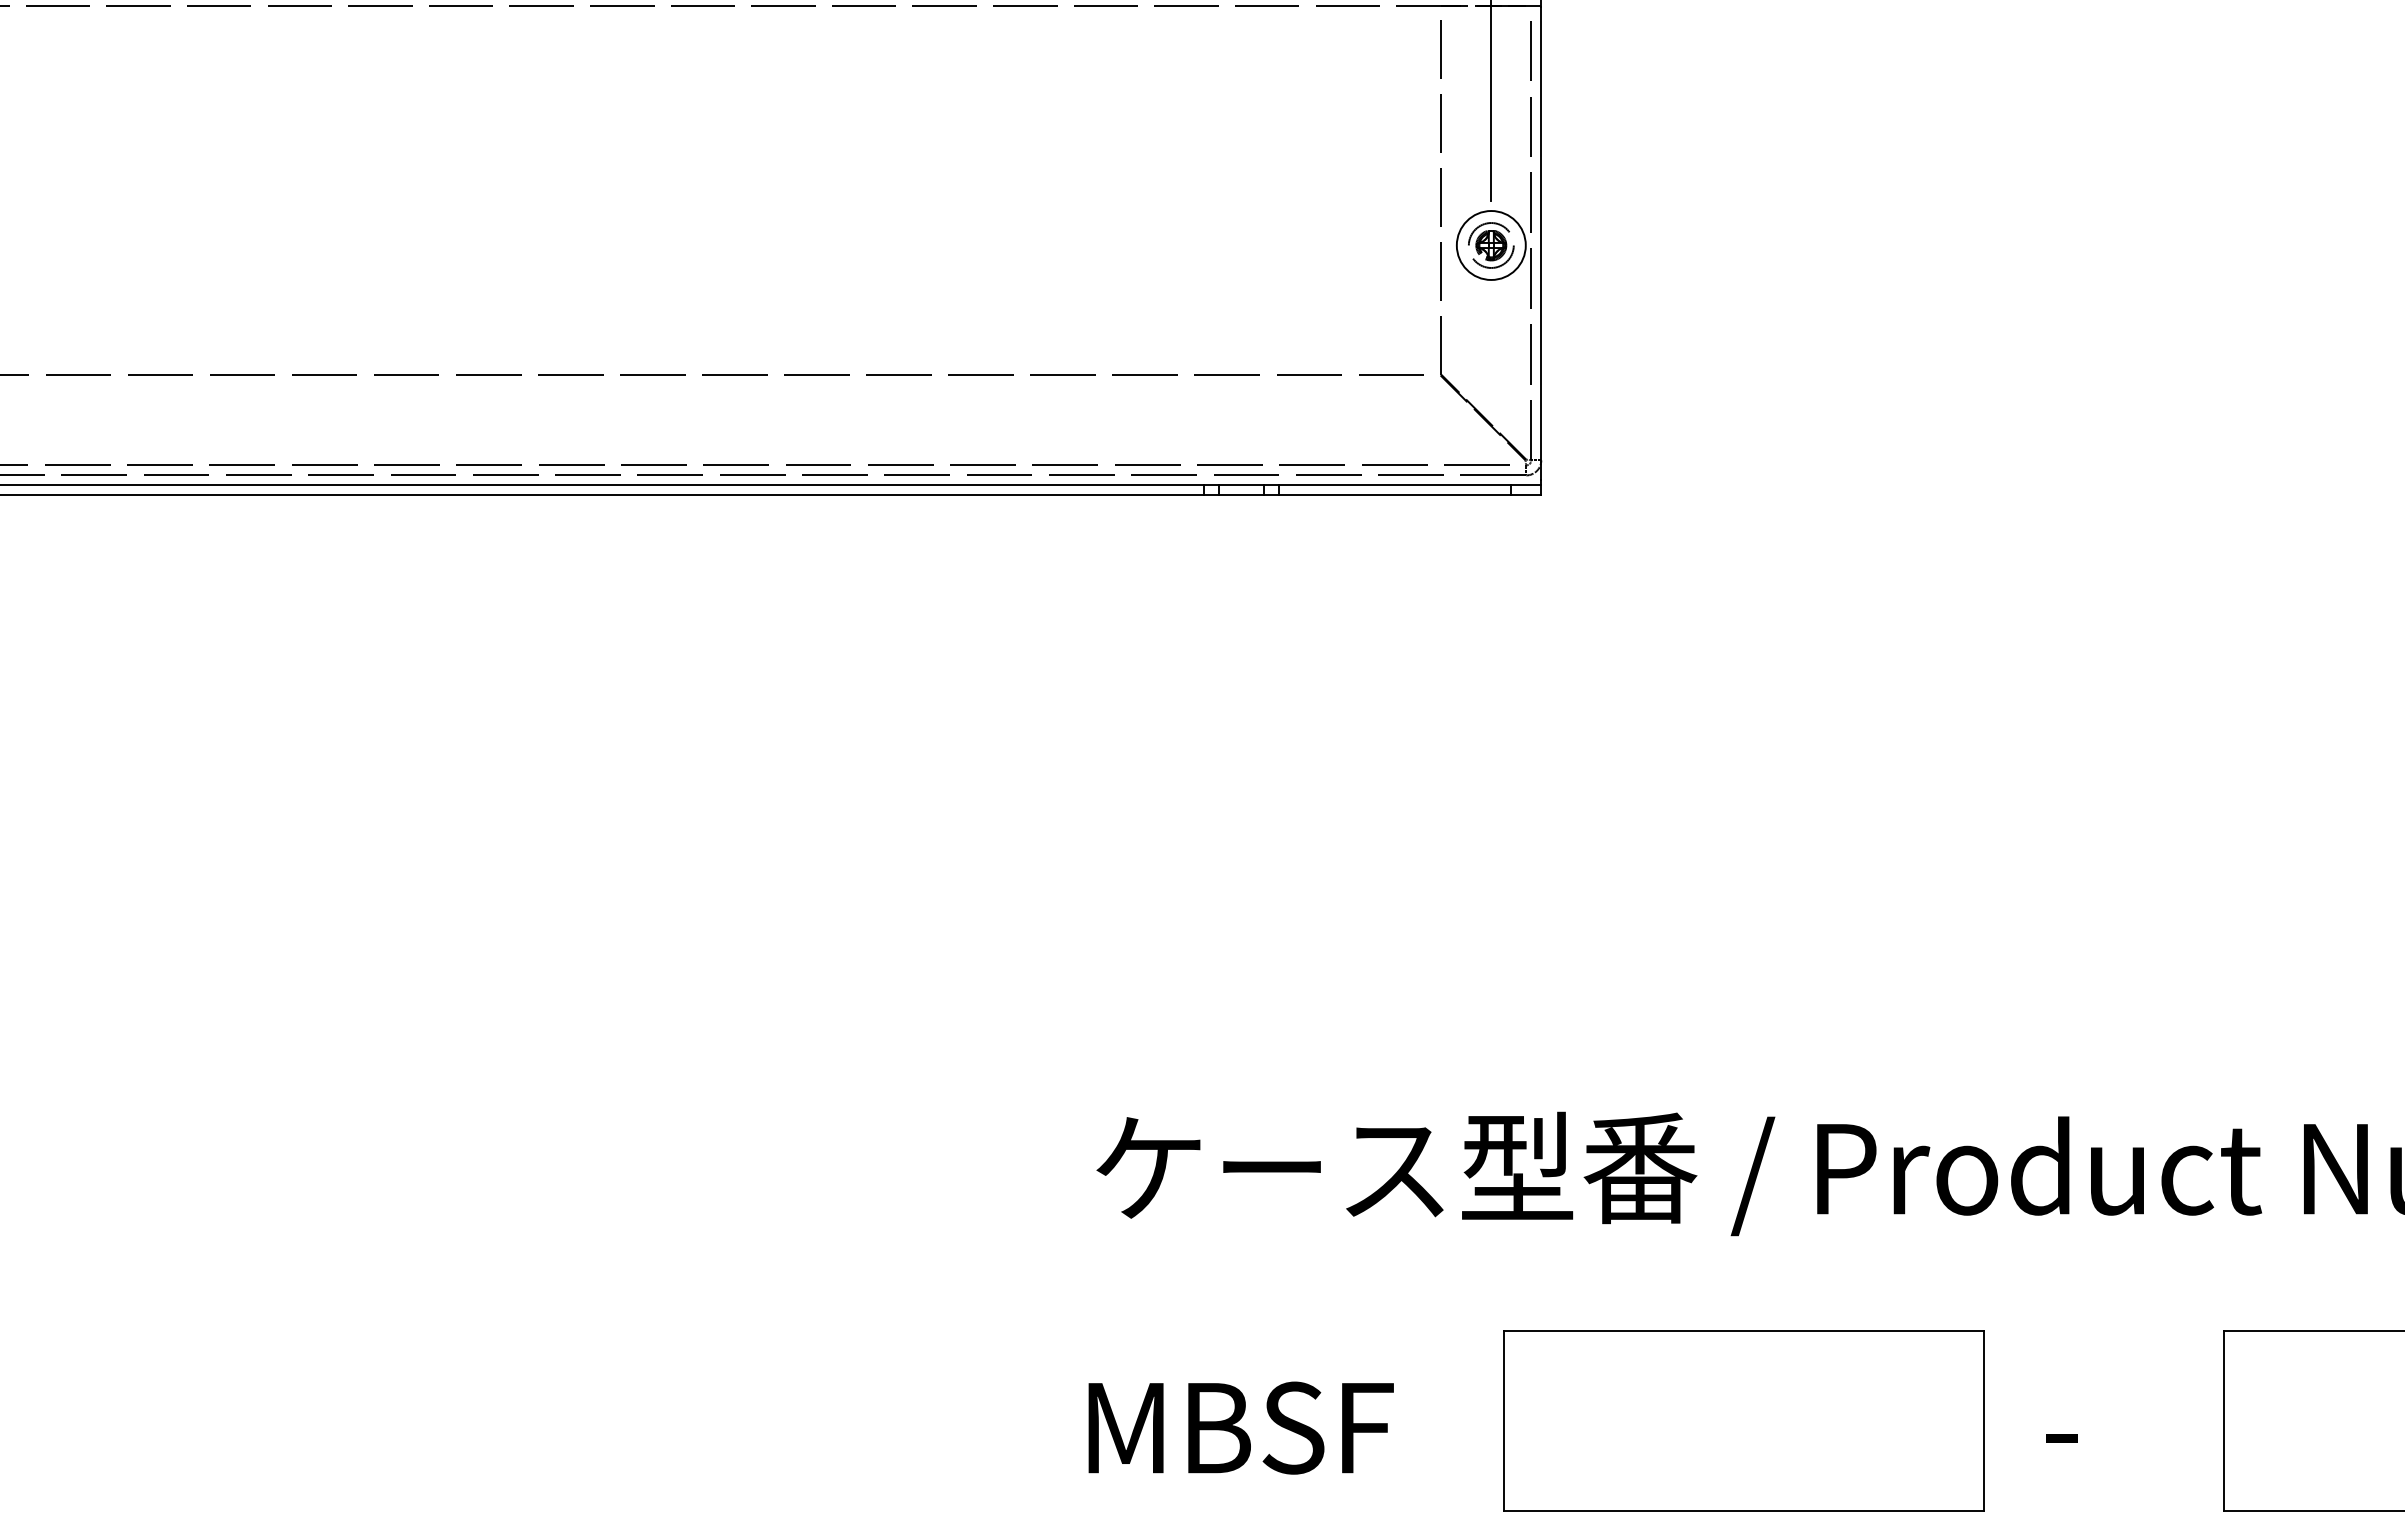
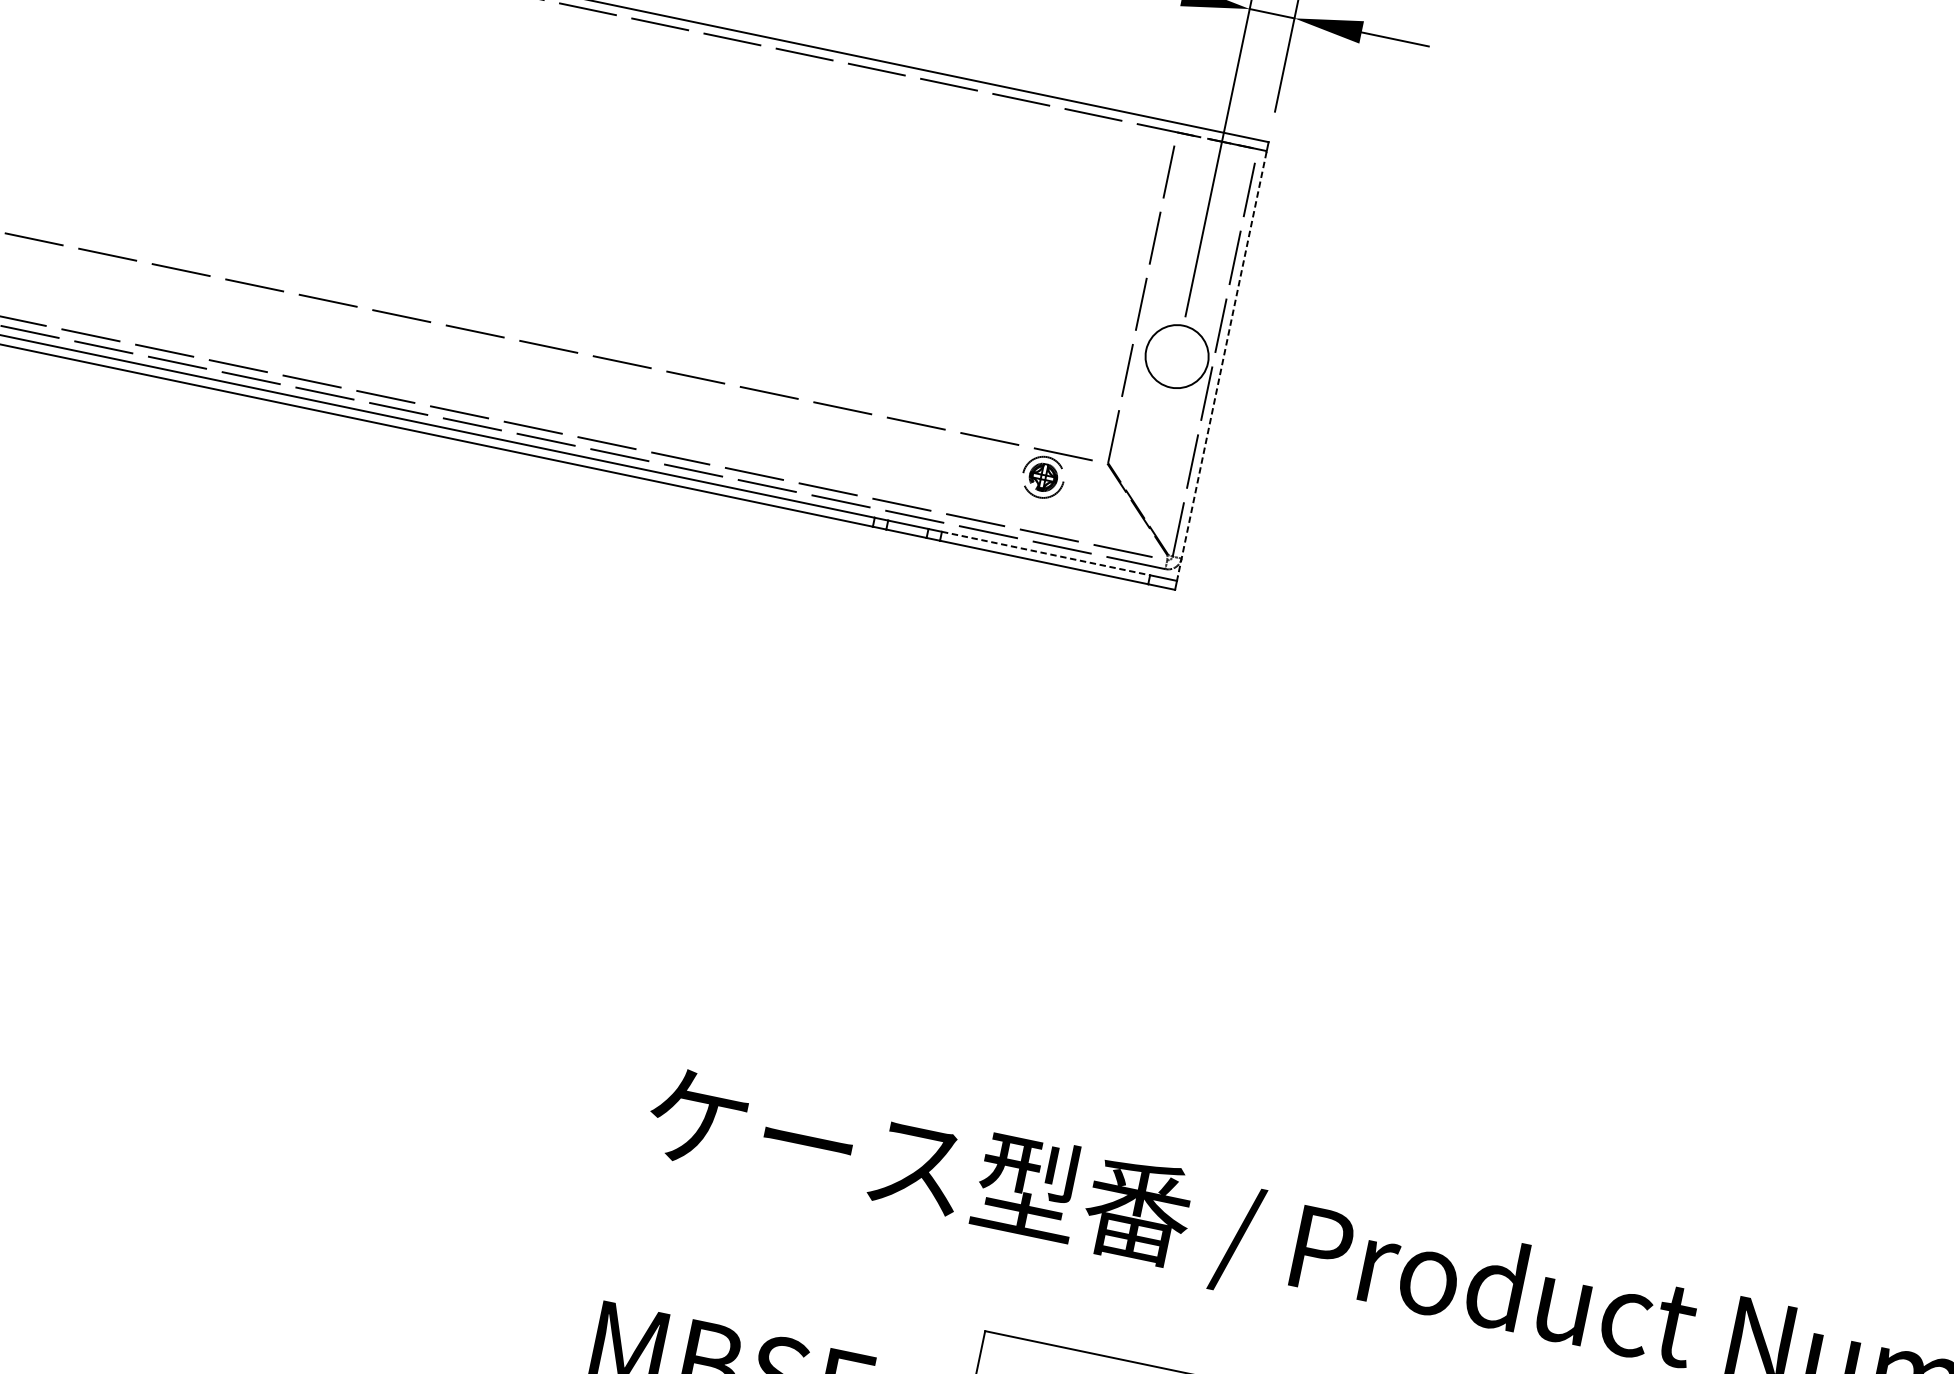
line: (1541, 243) -> (1222, 364), solid -> dashed
part: (1491, 245) -> (1043, 477), moved
line: (1395, 485) -> (1046, 553), solid -> dashed

